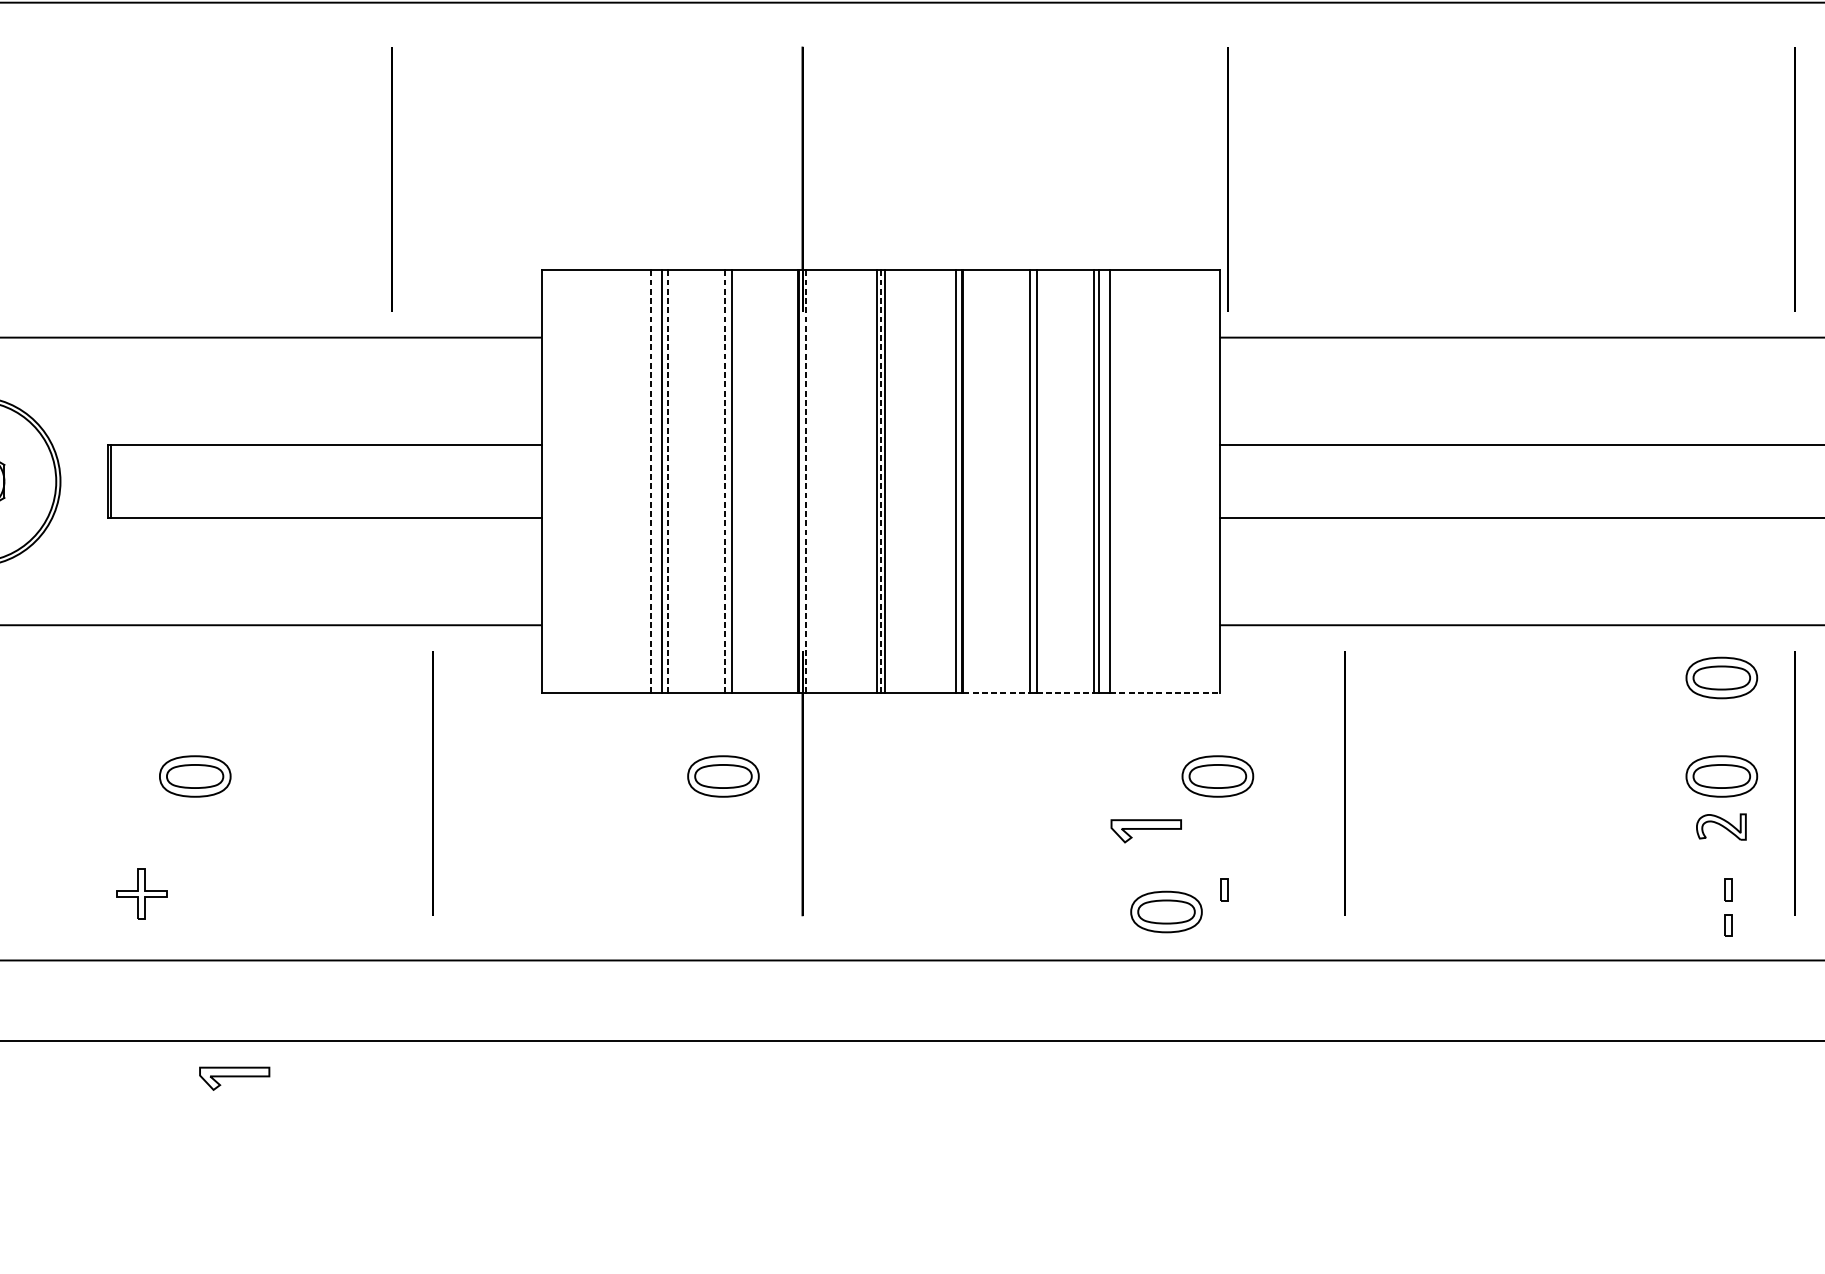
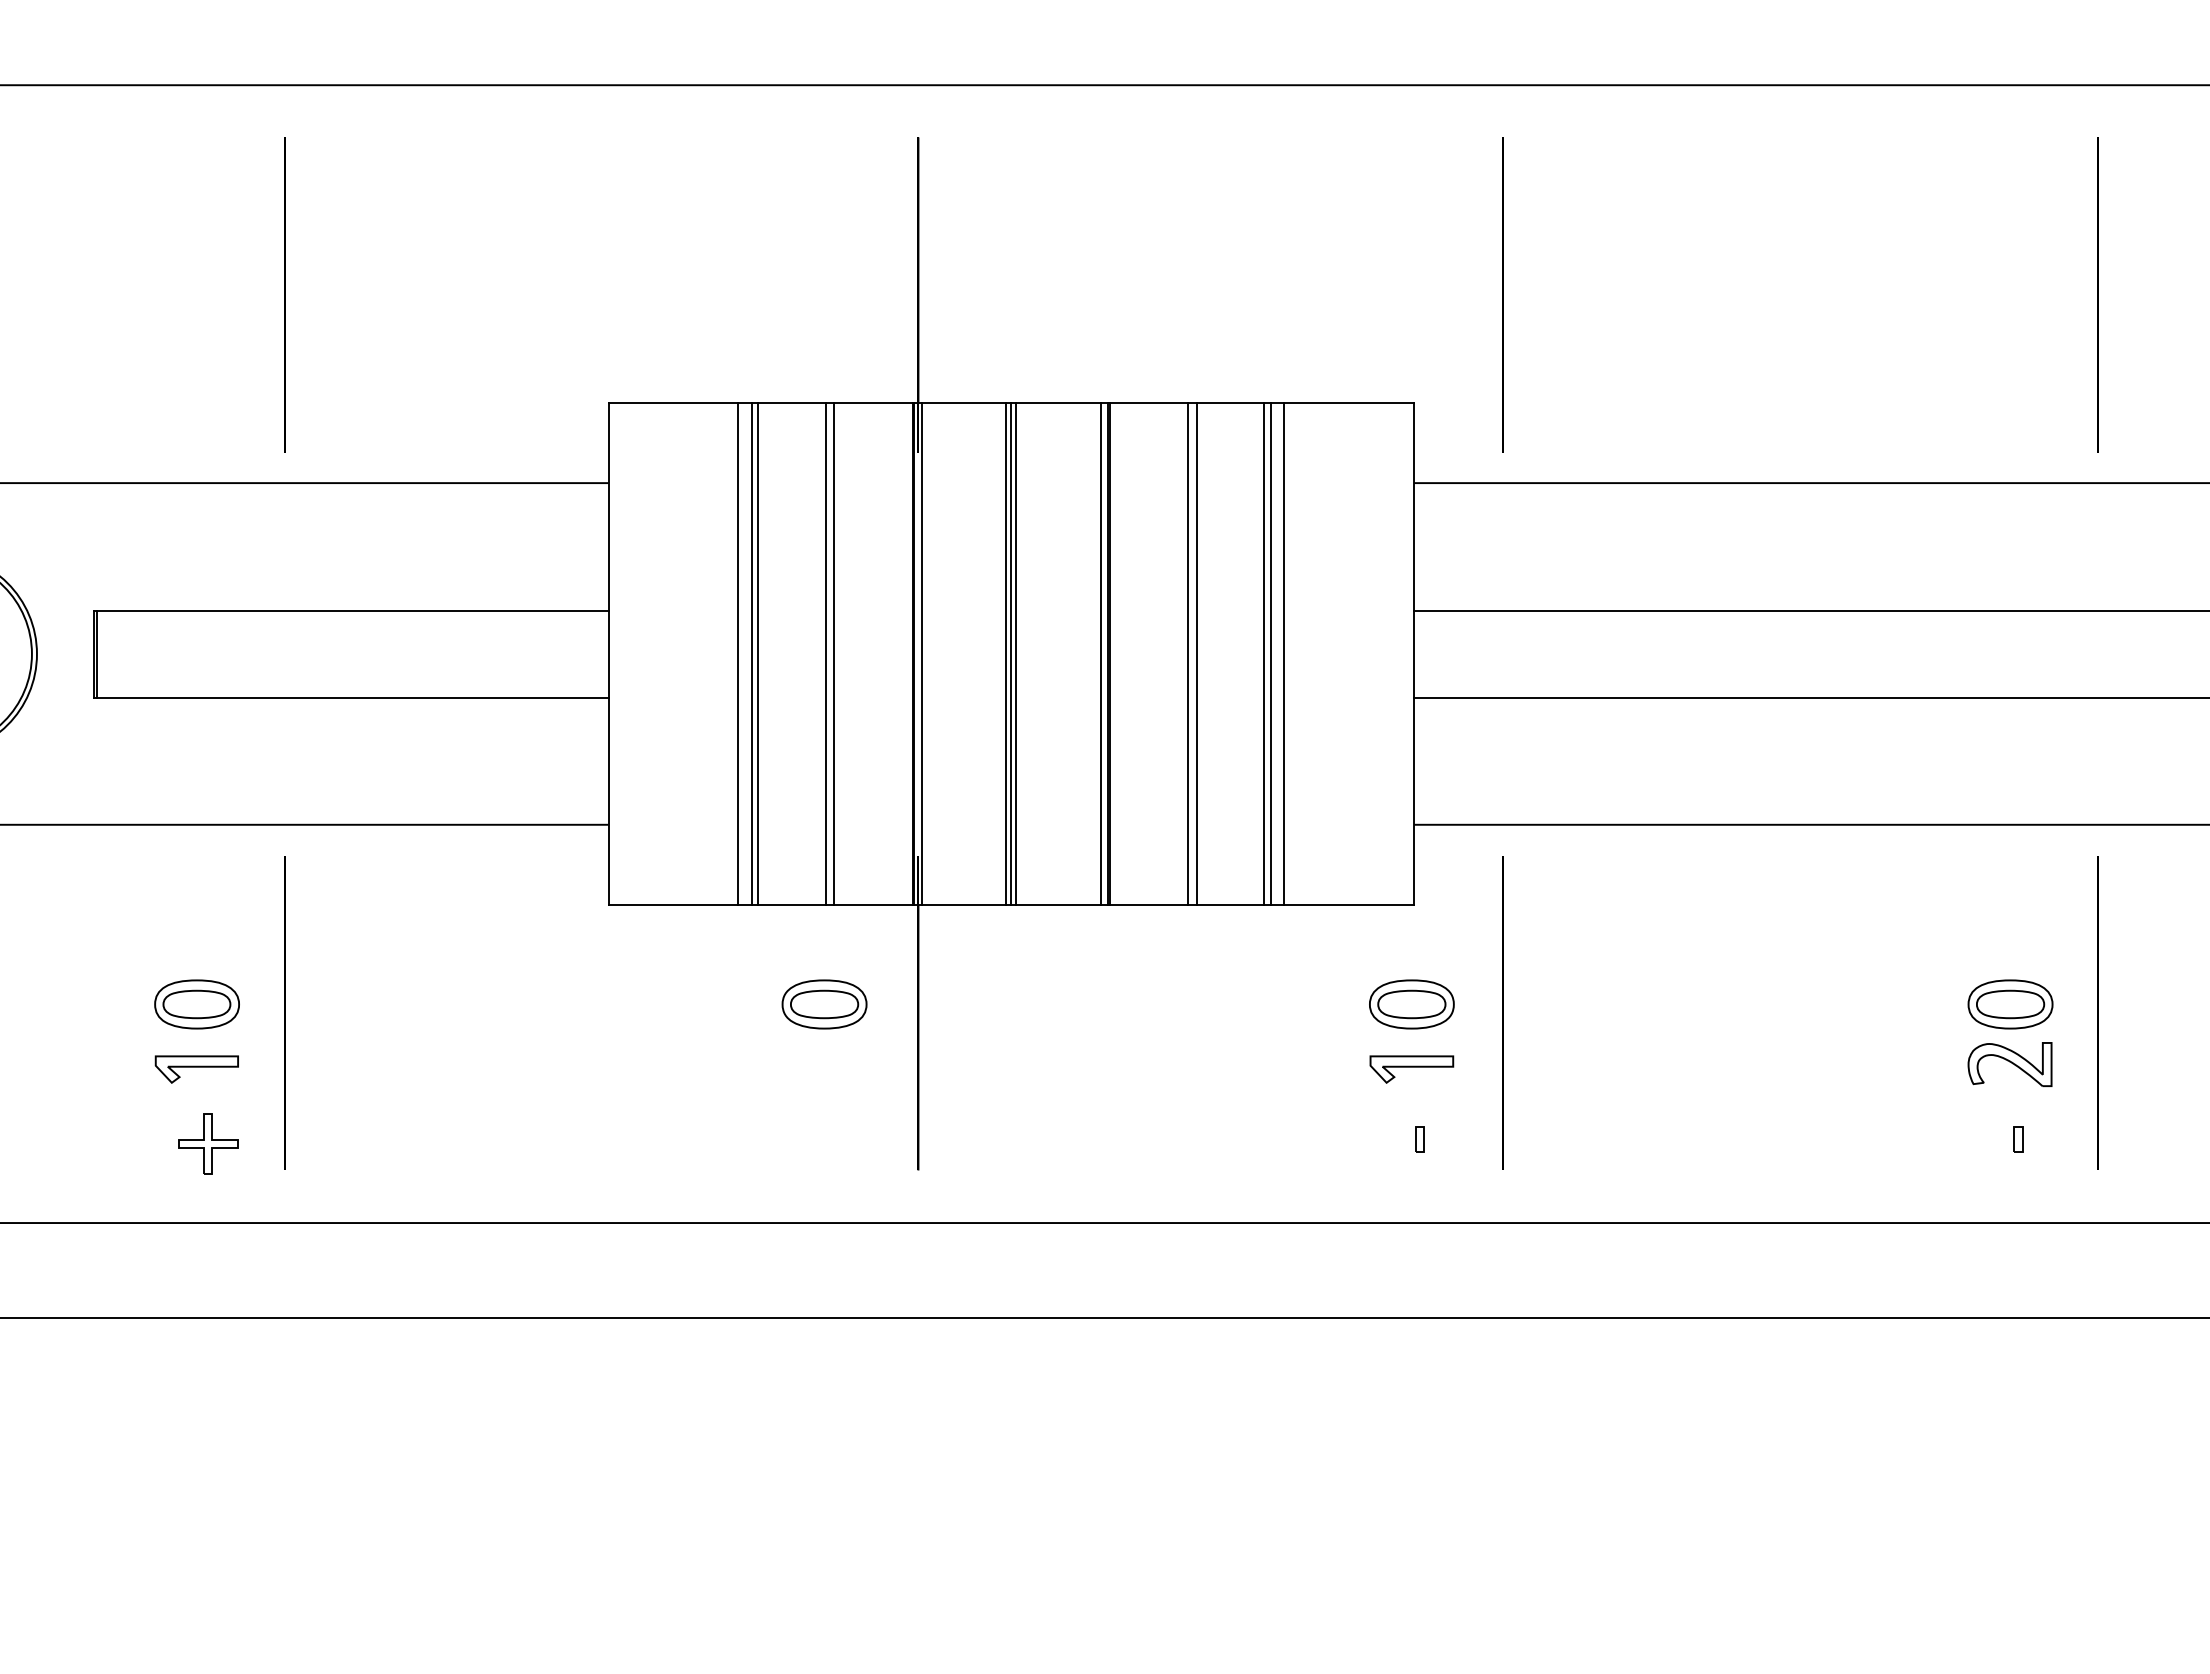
line: (391, 178) -> (284, 294), moved
line: (1227, 178) -> (1502, 294), moved
line: (651, 481) -> (738, 654), dashed -> solid
line: (667, 481) -> (758, 654), dashed -> solid
line: (725, 481) -> (826, 654), dashed -> solid
line: (805, 481) -> (922, 654), dashed -> solid
line: (880, 481) -> (1011, 654), dashed -> solid
part: (1721, 678) -> (2010, 887), removed
line: (997, 693) -> (1149, 905), dashed -> solid
line: (1065, 693) -> (1230, 905), dashed -> solid
line: (1165, 693) -> (1349, 905), dashed -> solid
line: (433, 783) -> (284, 1012), moved
line: (1344, 783) -> (1502, 1012), moved
part: (1720, 827) -> (2009, 1064), size x1.43
part: (1146, 831) -> (1411, 1069), moved
part: (141, 893) -> (208, 1143), moved
part: (1166, 912) -> (1350, 1165), removed
part: (1728, 925) -> (2018, 1181), removed
part: (234, 1078) -> (196, 1069), moved

